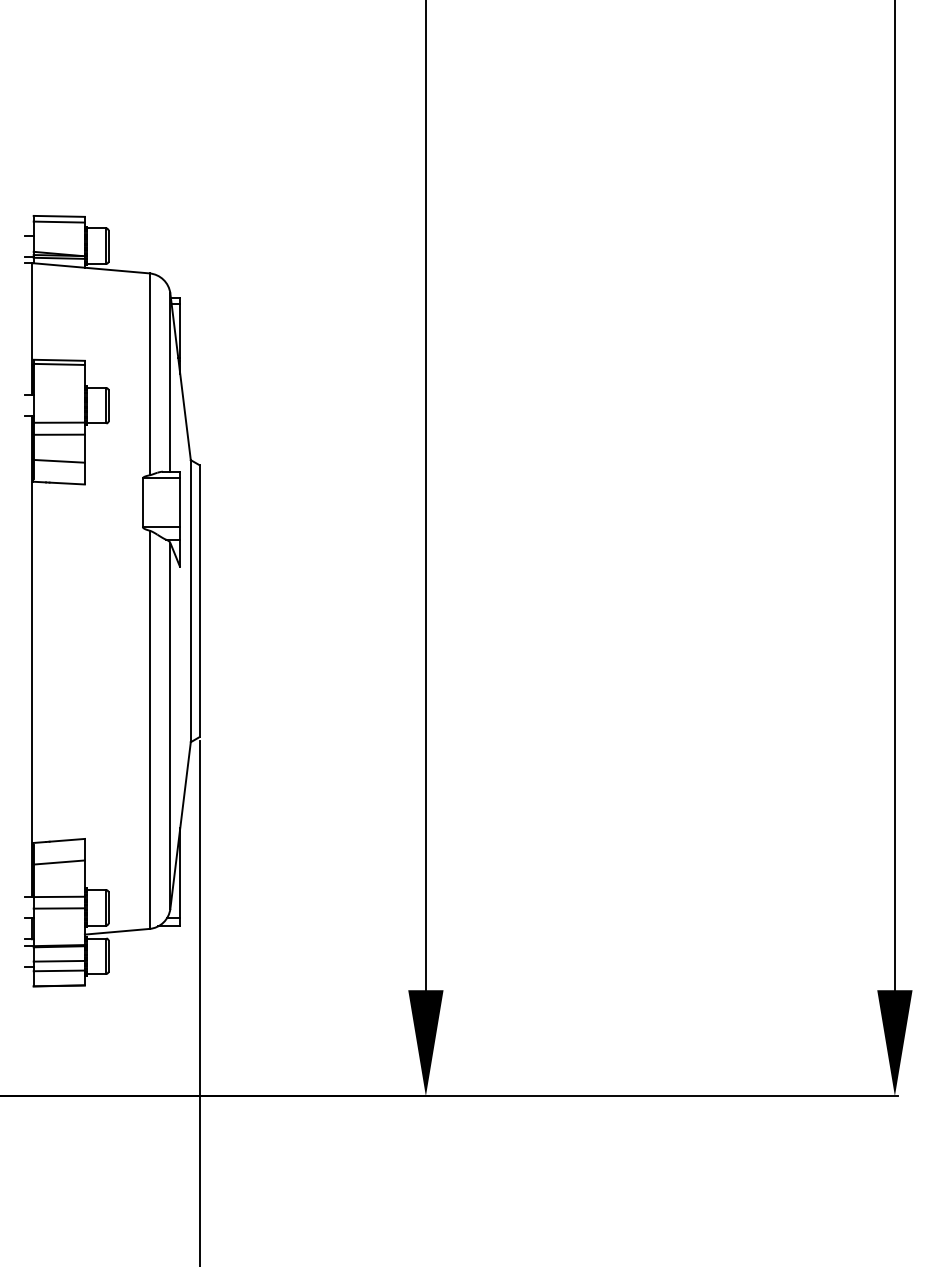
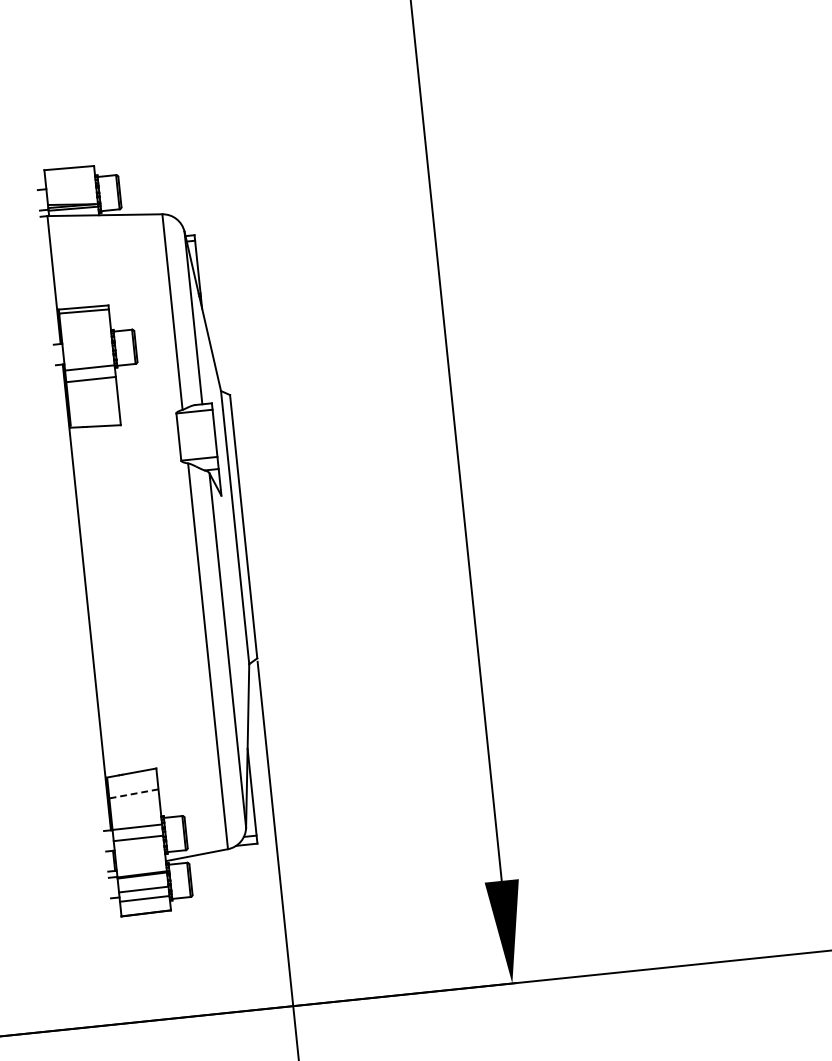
line: (58, 221) -> (68, 173), removed
line: (58, 460) -> (92, 404), removed
line: (59, 862) -> (134, 793), solid -> dashed

